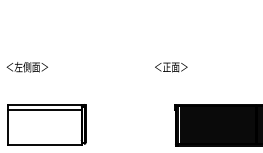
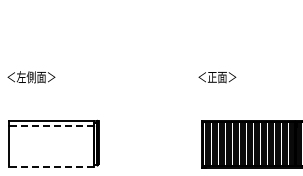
text: (171, 67) -> (217, 77), moved
line: (44, 109) -> (51, 126), solid -> dashed
line: (44, 145) -> (51, 167), solid -> dashed

